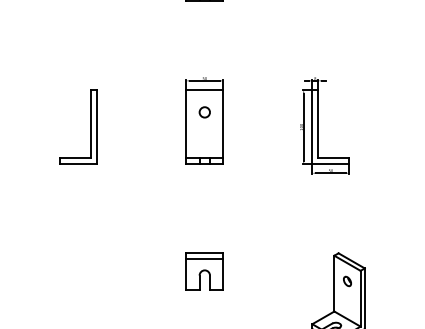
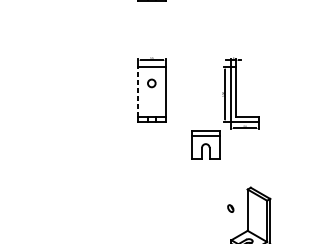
line: (186, 123) -> (138, 91), solid -> dashed
part: (90, 126) -> (67, 93), removed
part: (204, 271) -> (205, 144), moved
part: (347, 281) -> (230, 208), moved

